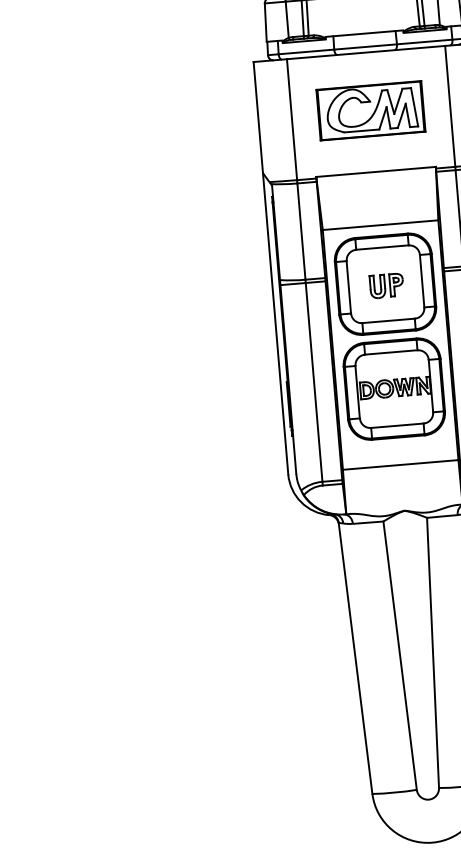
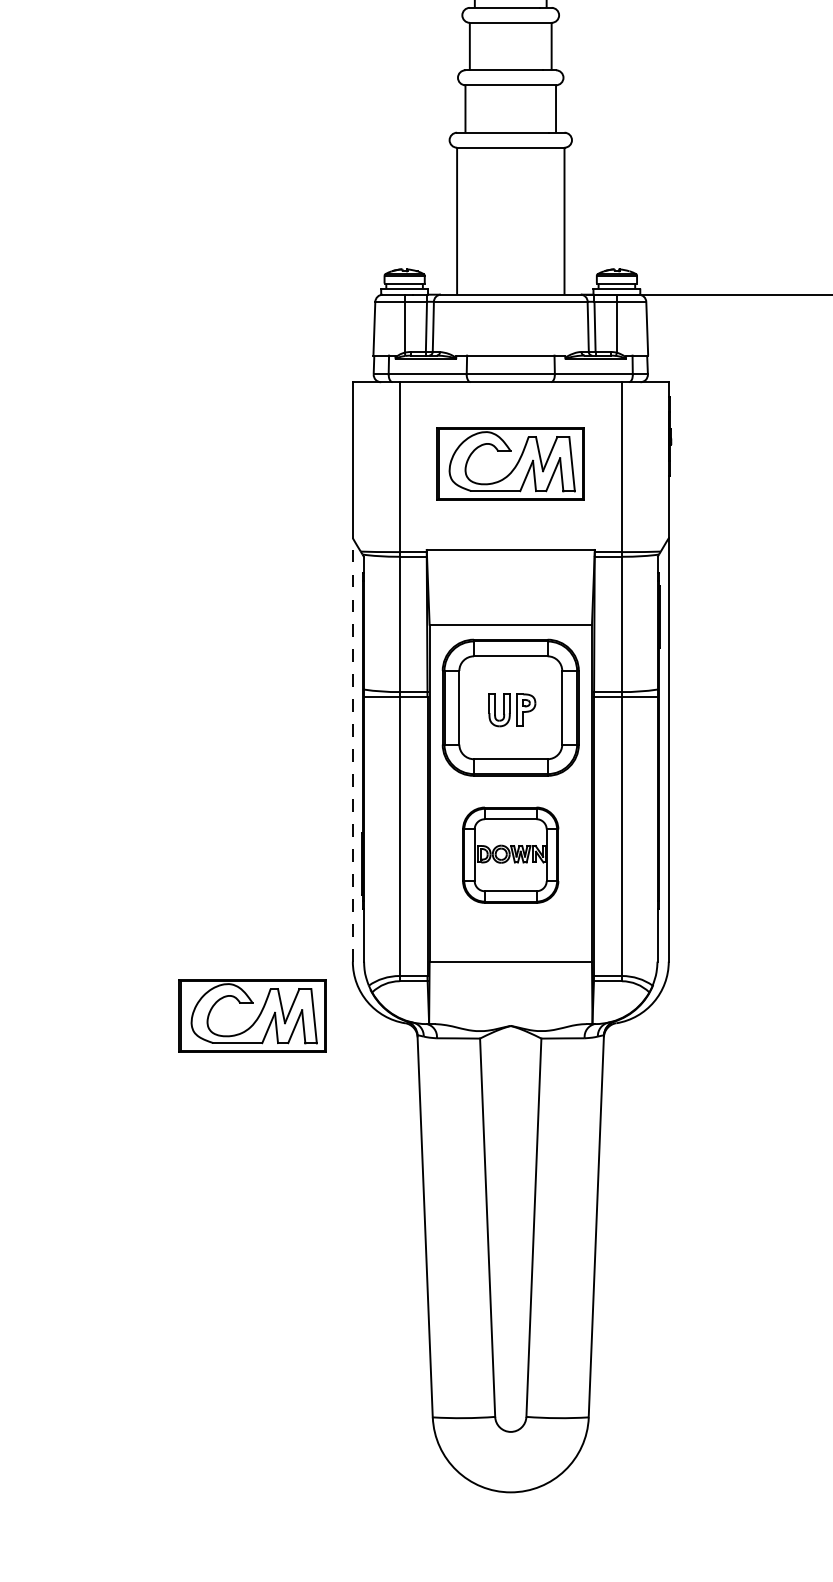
line: (275, 323) -> (352, 749), solid -> dashed
part: (394, 389) -> (510, 855), size x0.7
part: (220, 518) -> (252, 1015), added

